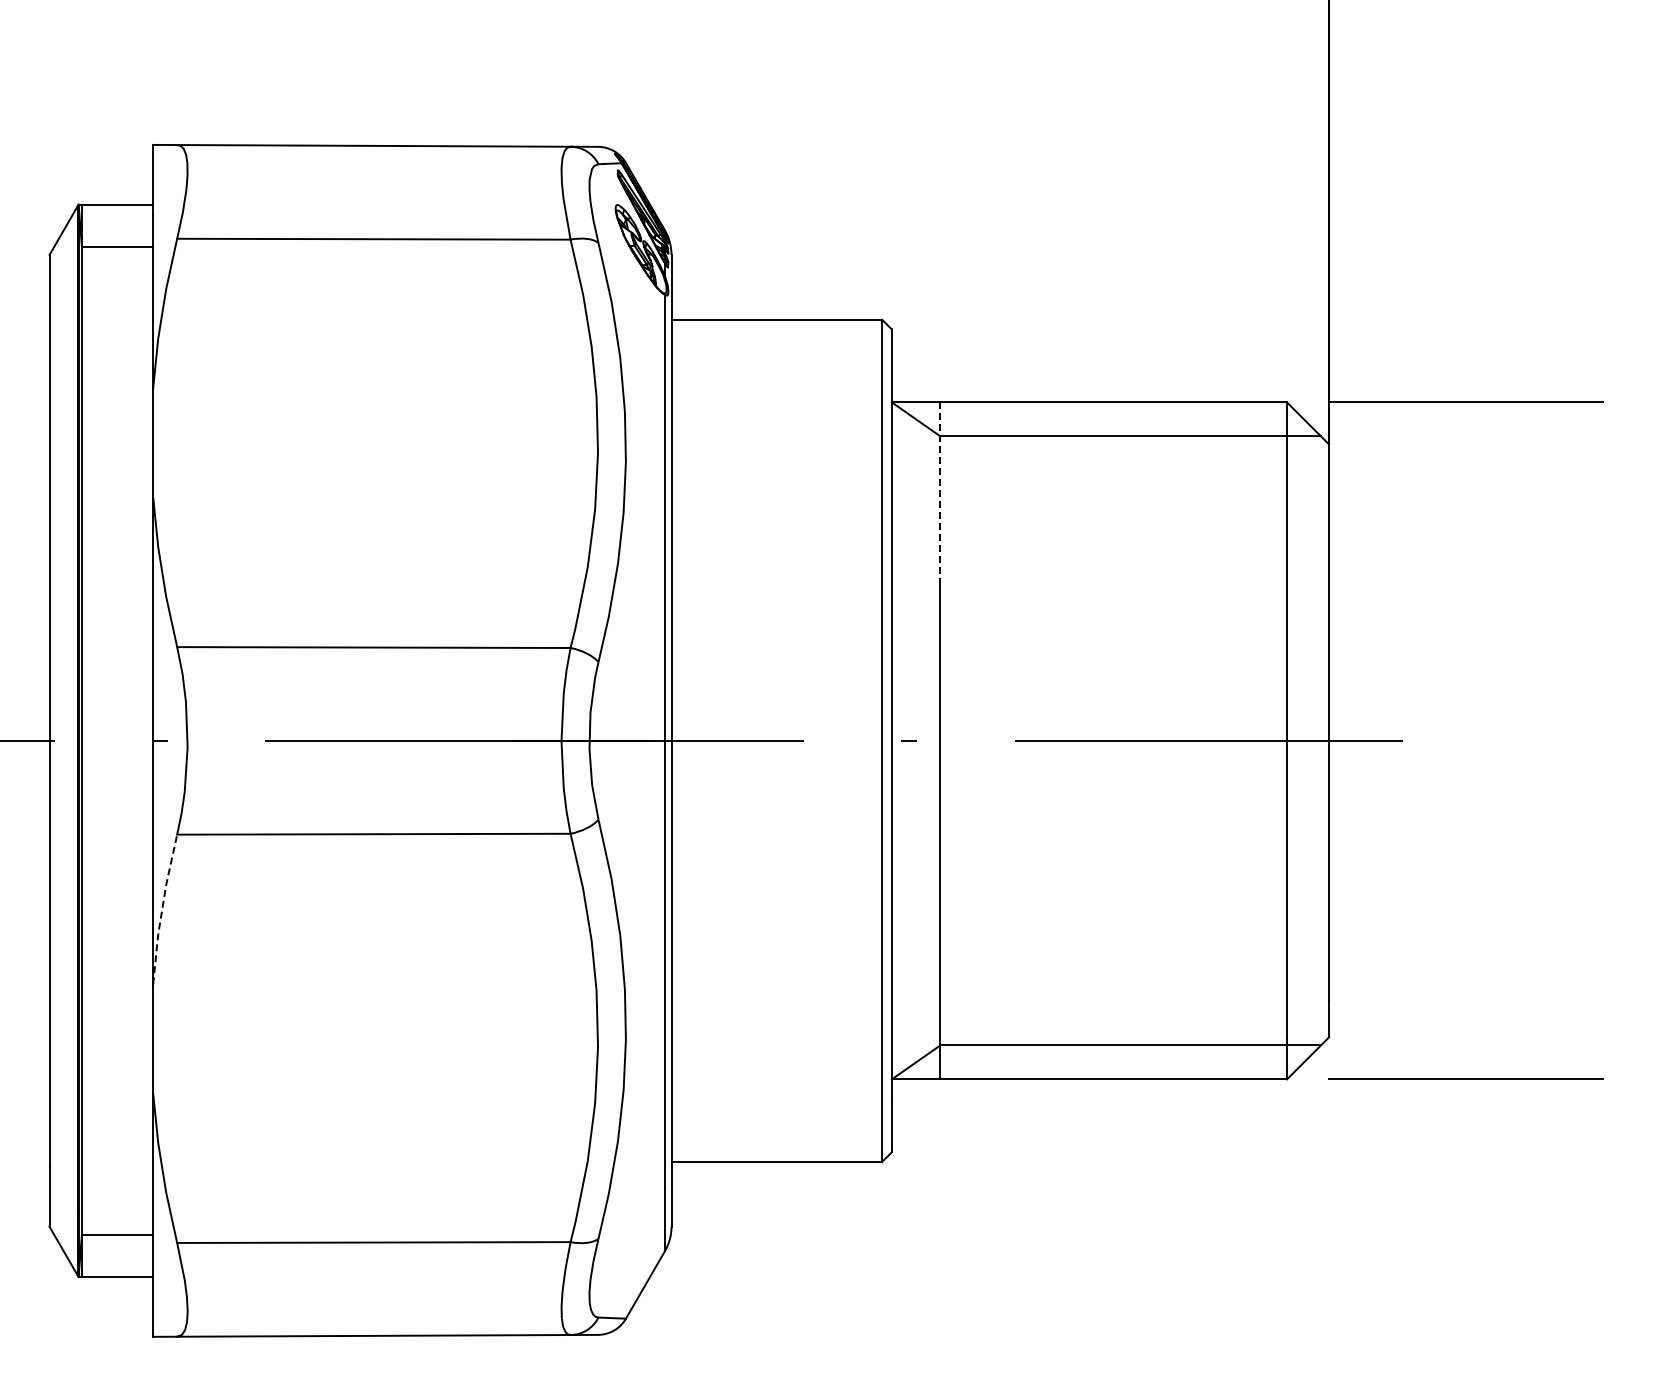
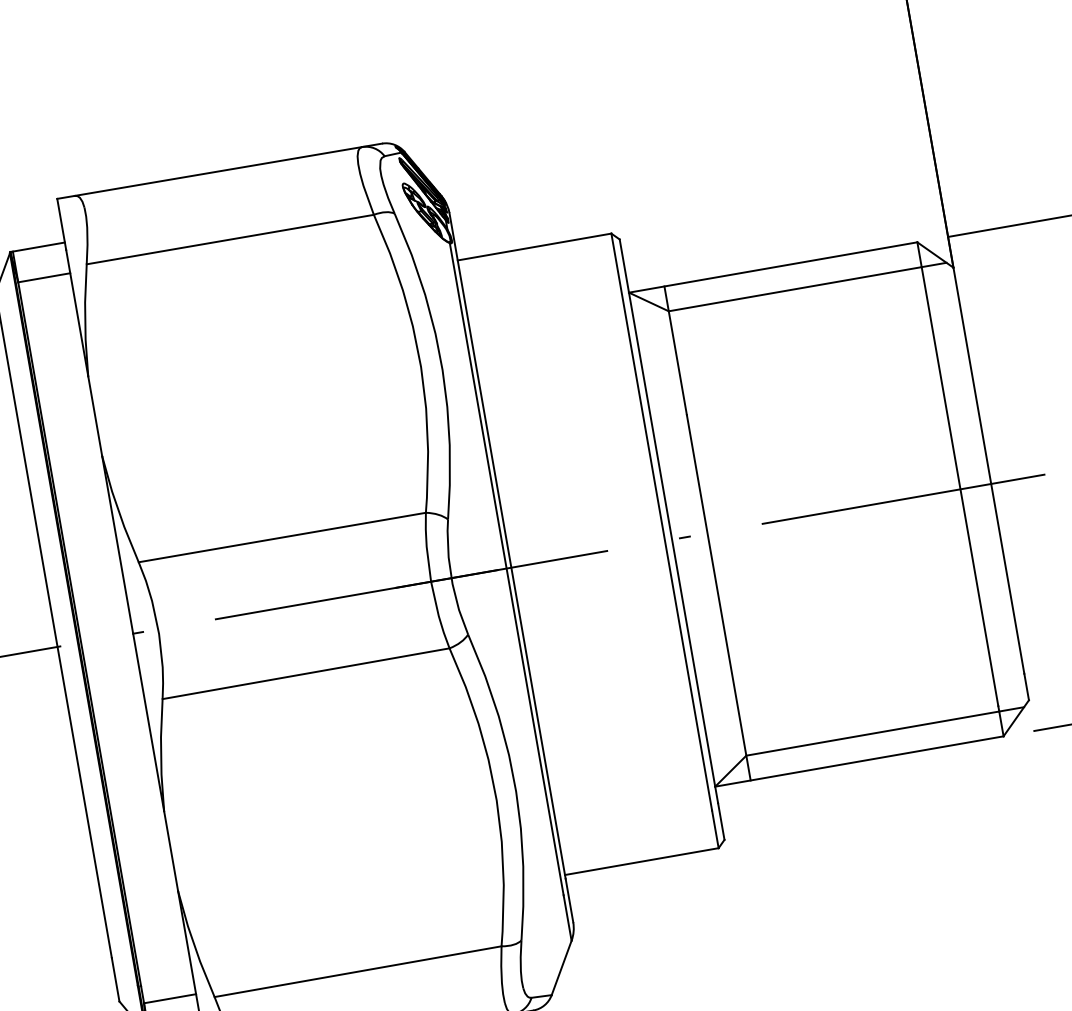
line: (940, 490) -> (675, 350), dashed -> solid
line: (162, 908) -> (161, 754), dashed -> solid

